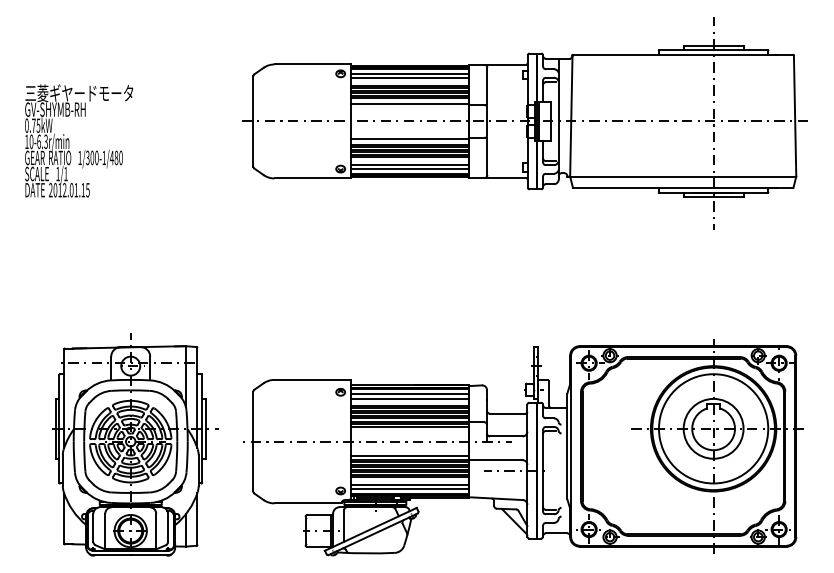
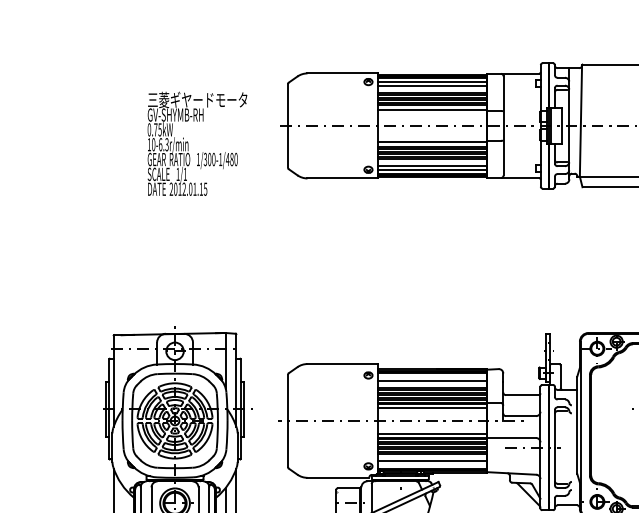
text: (79, 140) -> (197, 143), moved
line: (409, 393) -> (431, 376), removed
line: (409, 489) -> (431, 465), removed

